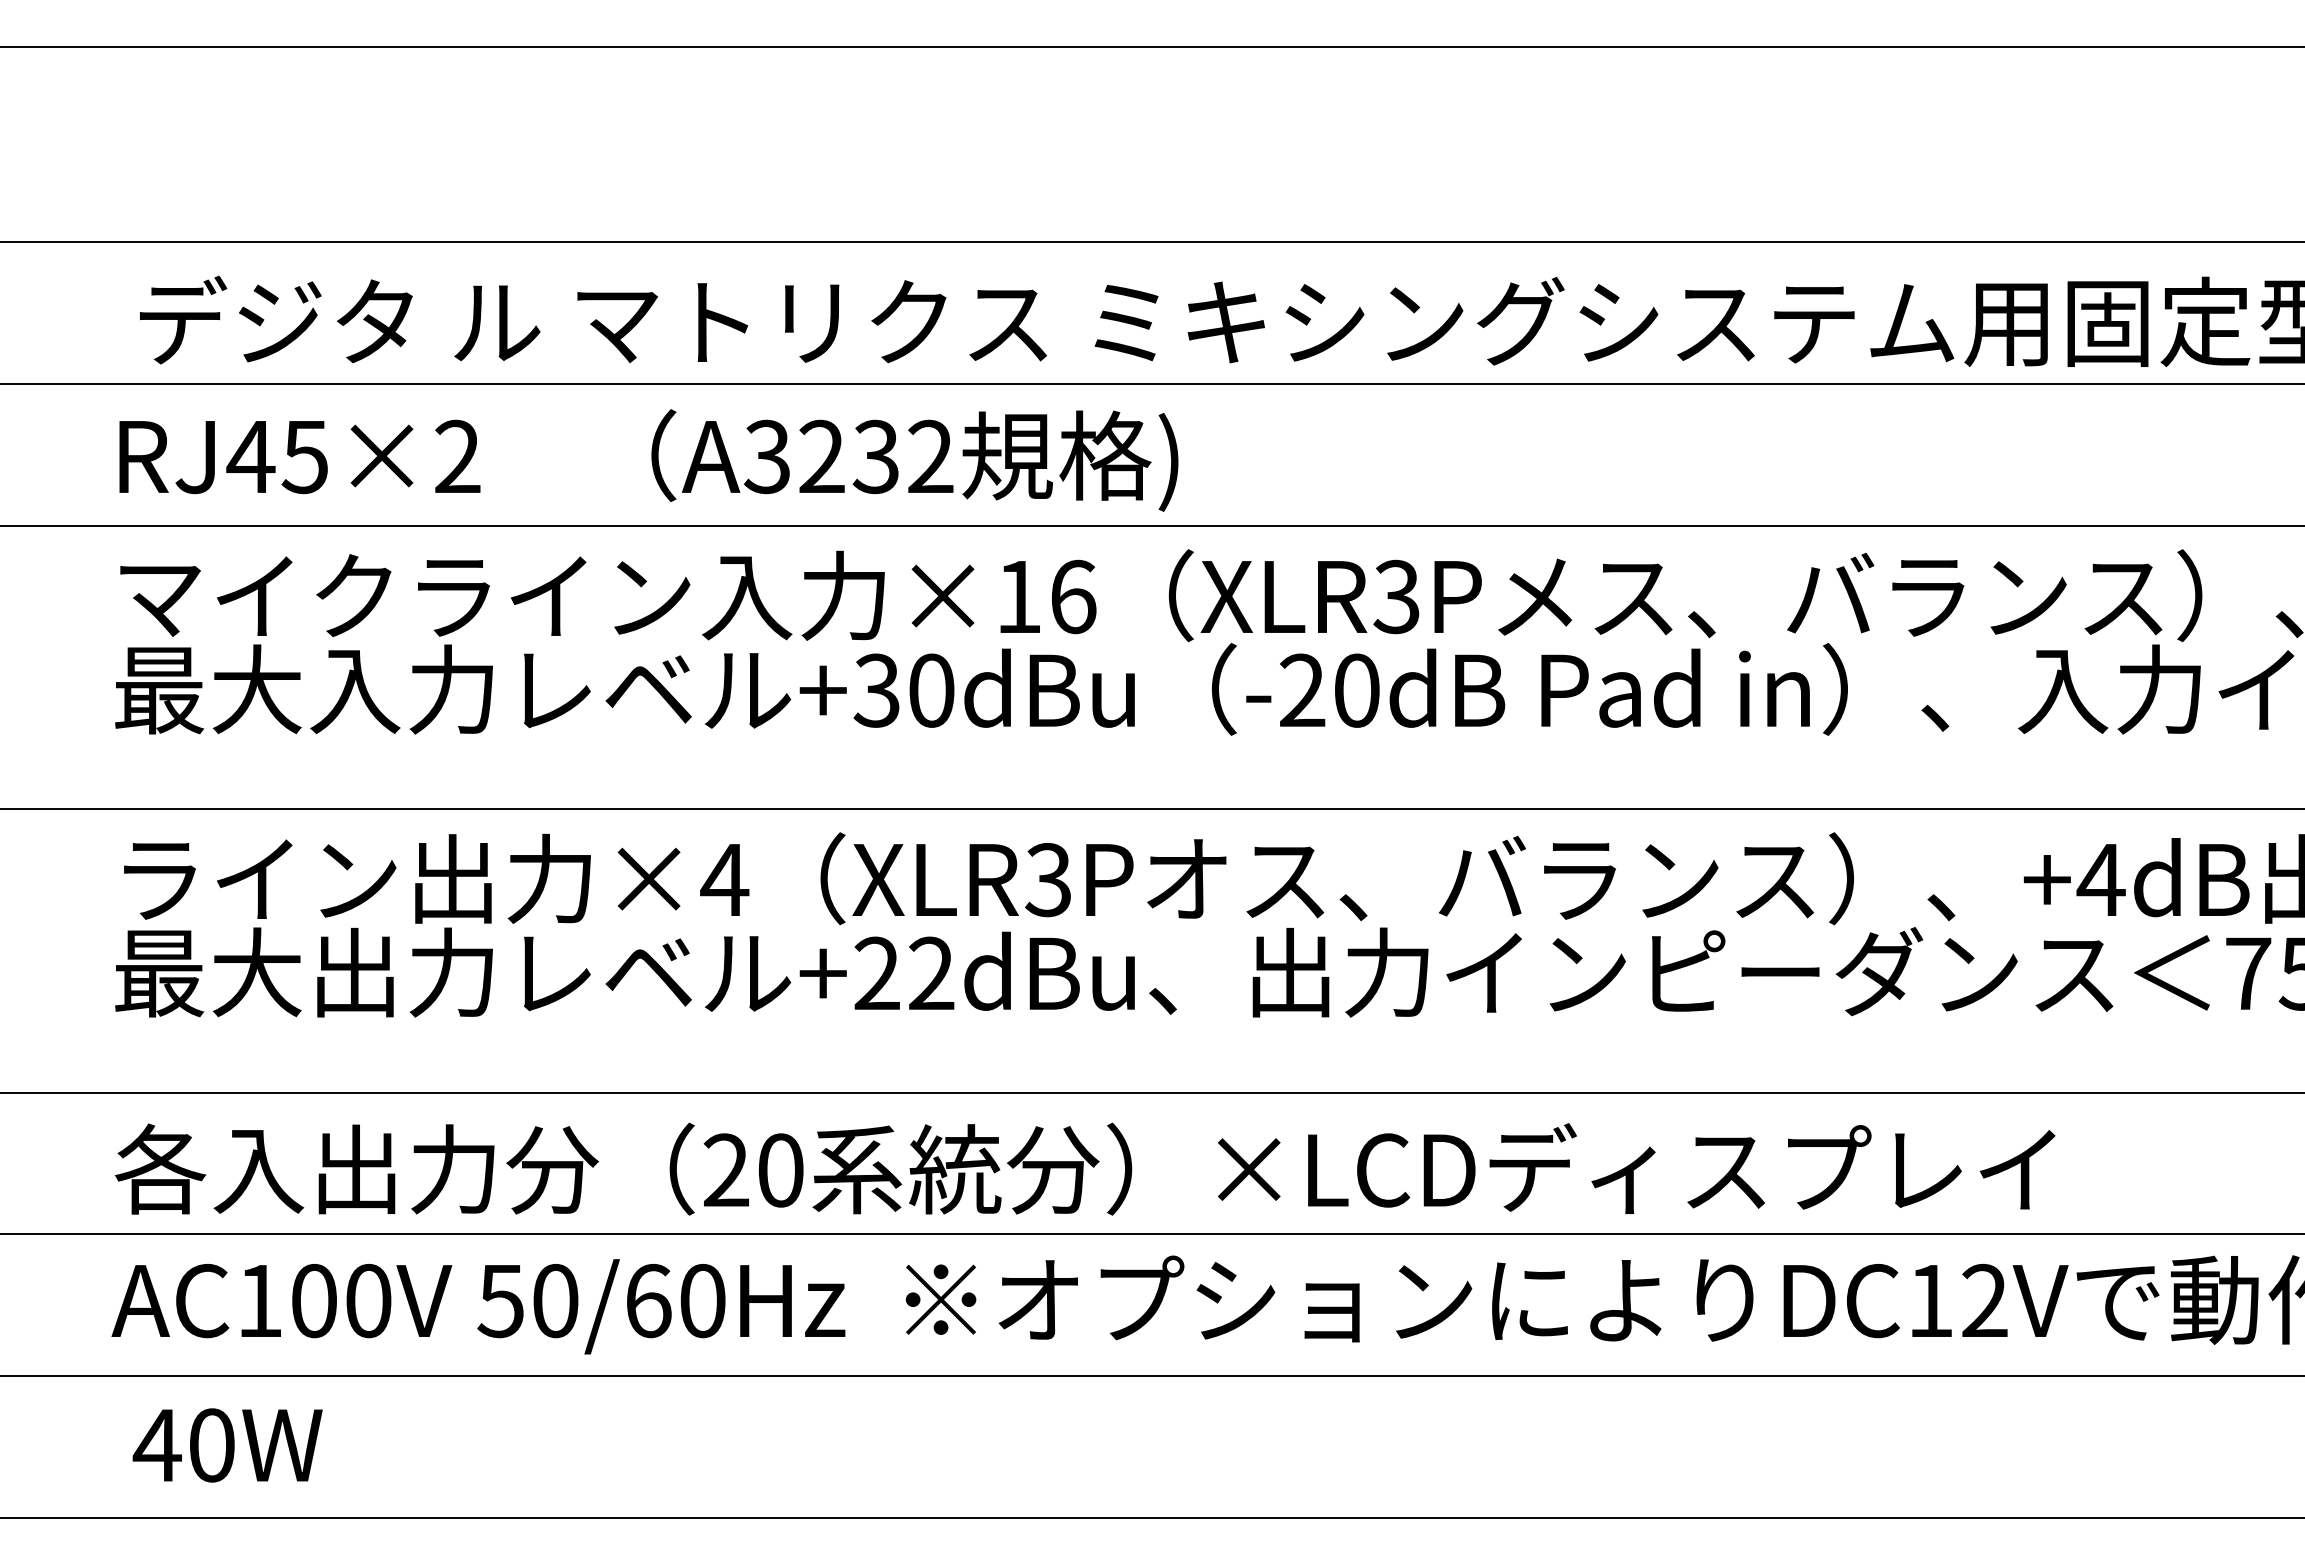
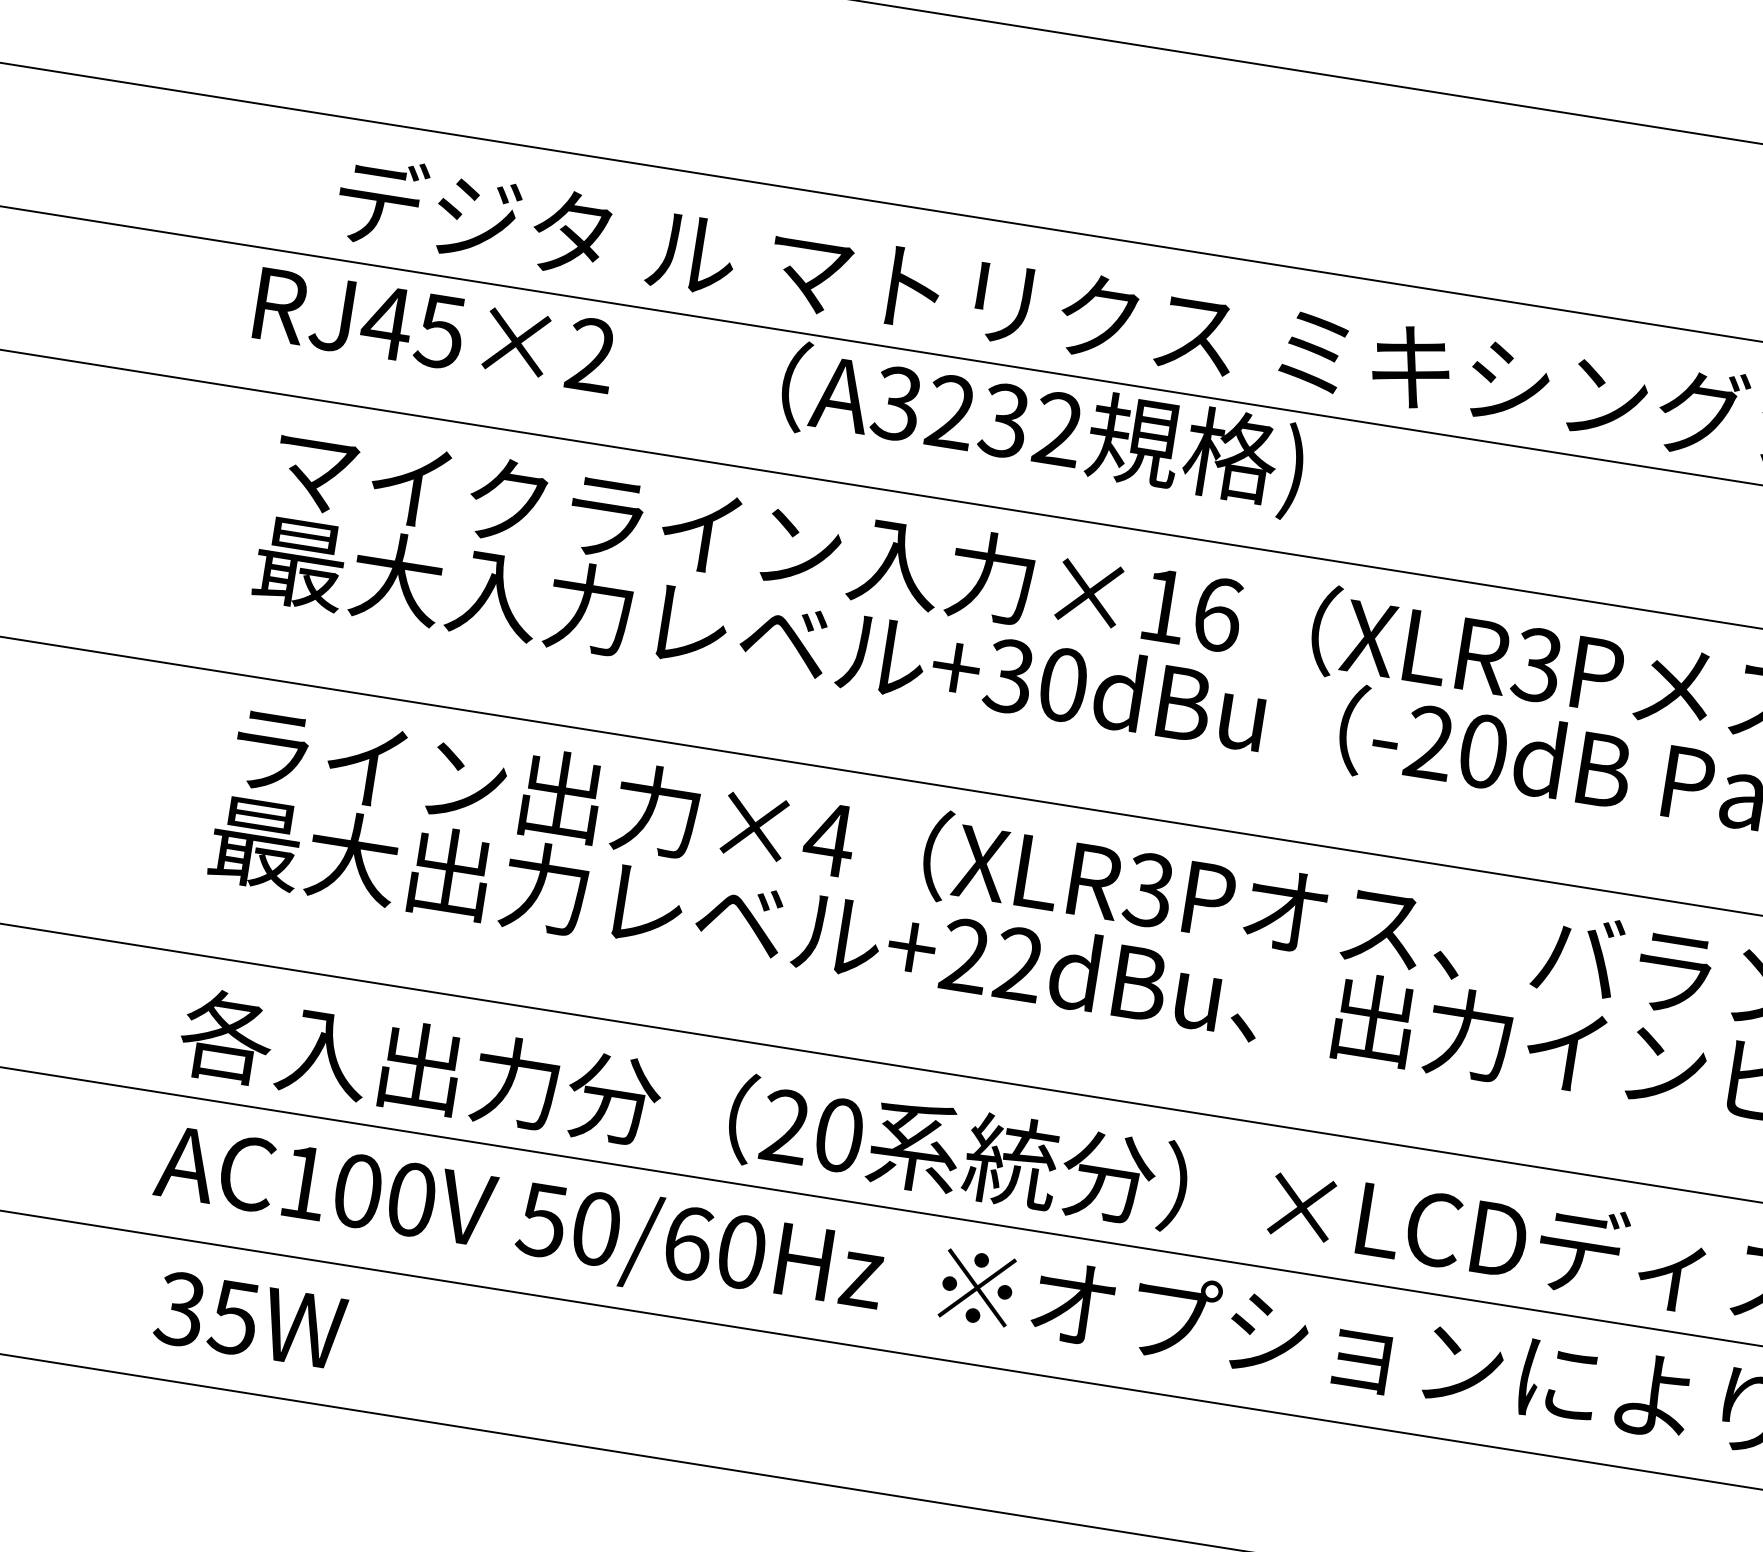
text: (648, 460) -> (779, 388), moved
text: (183, 1445) -> (206, 1313), 40W -> 35W

